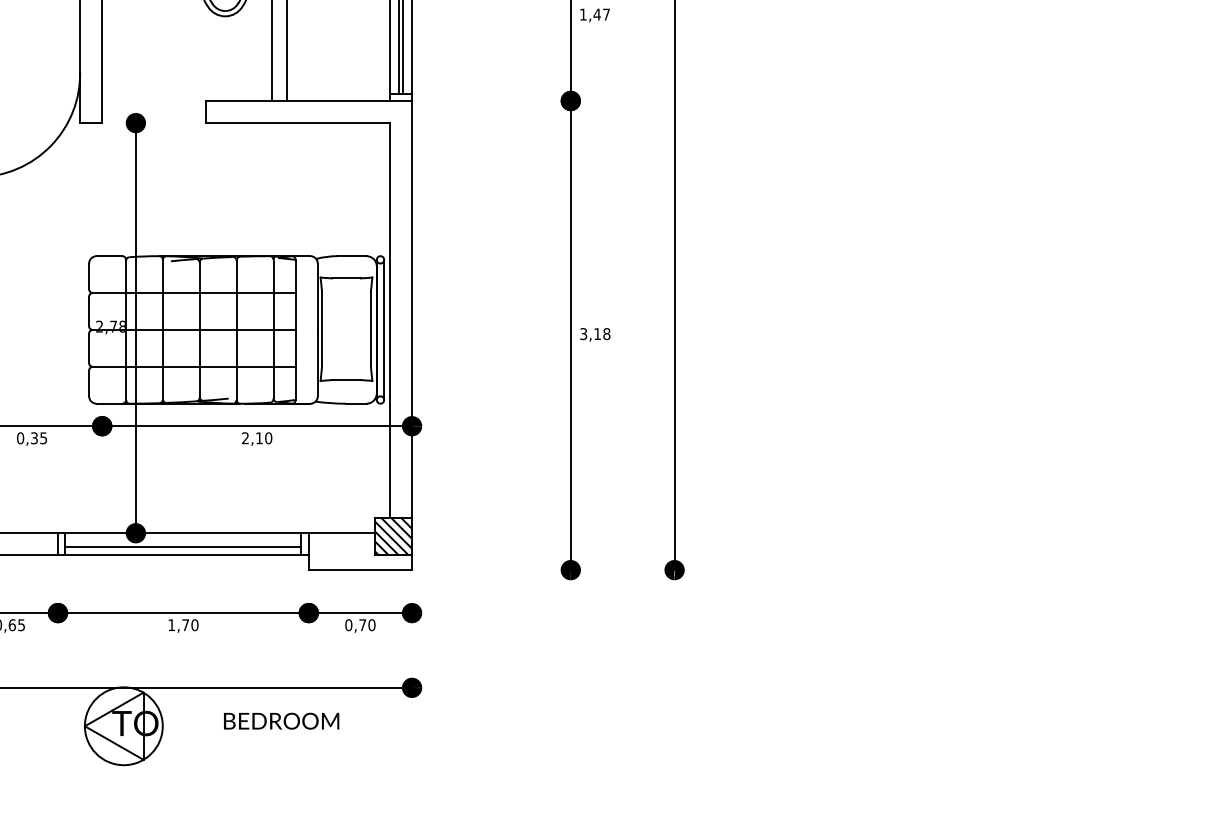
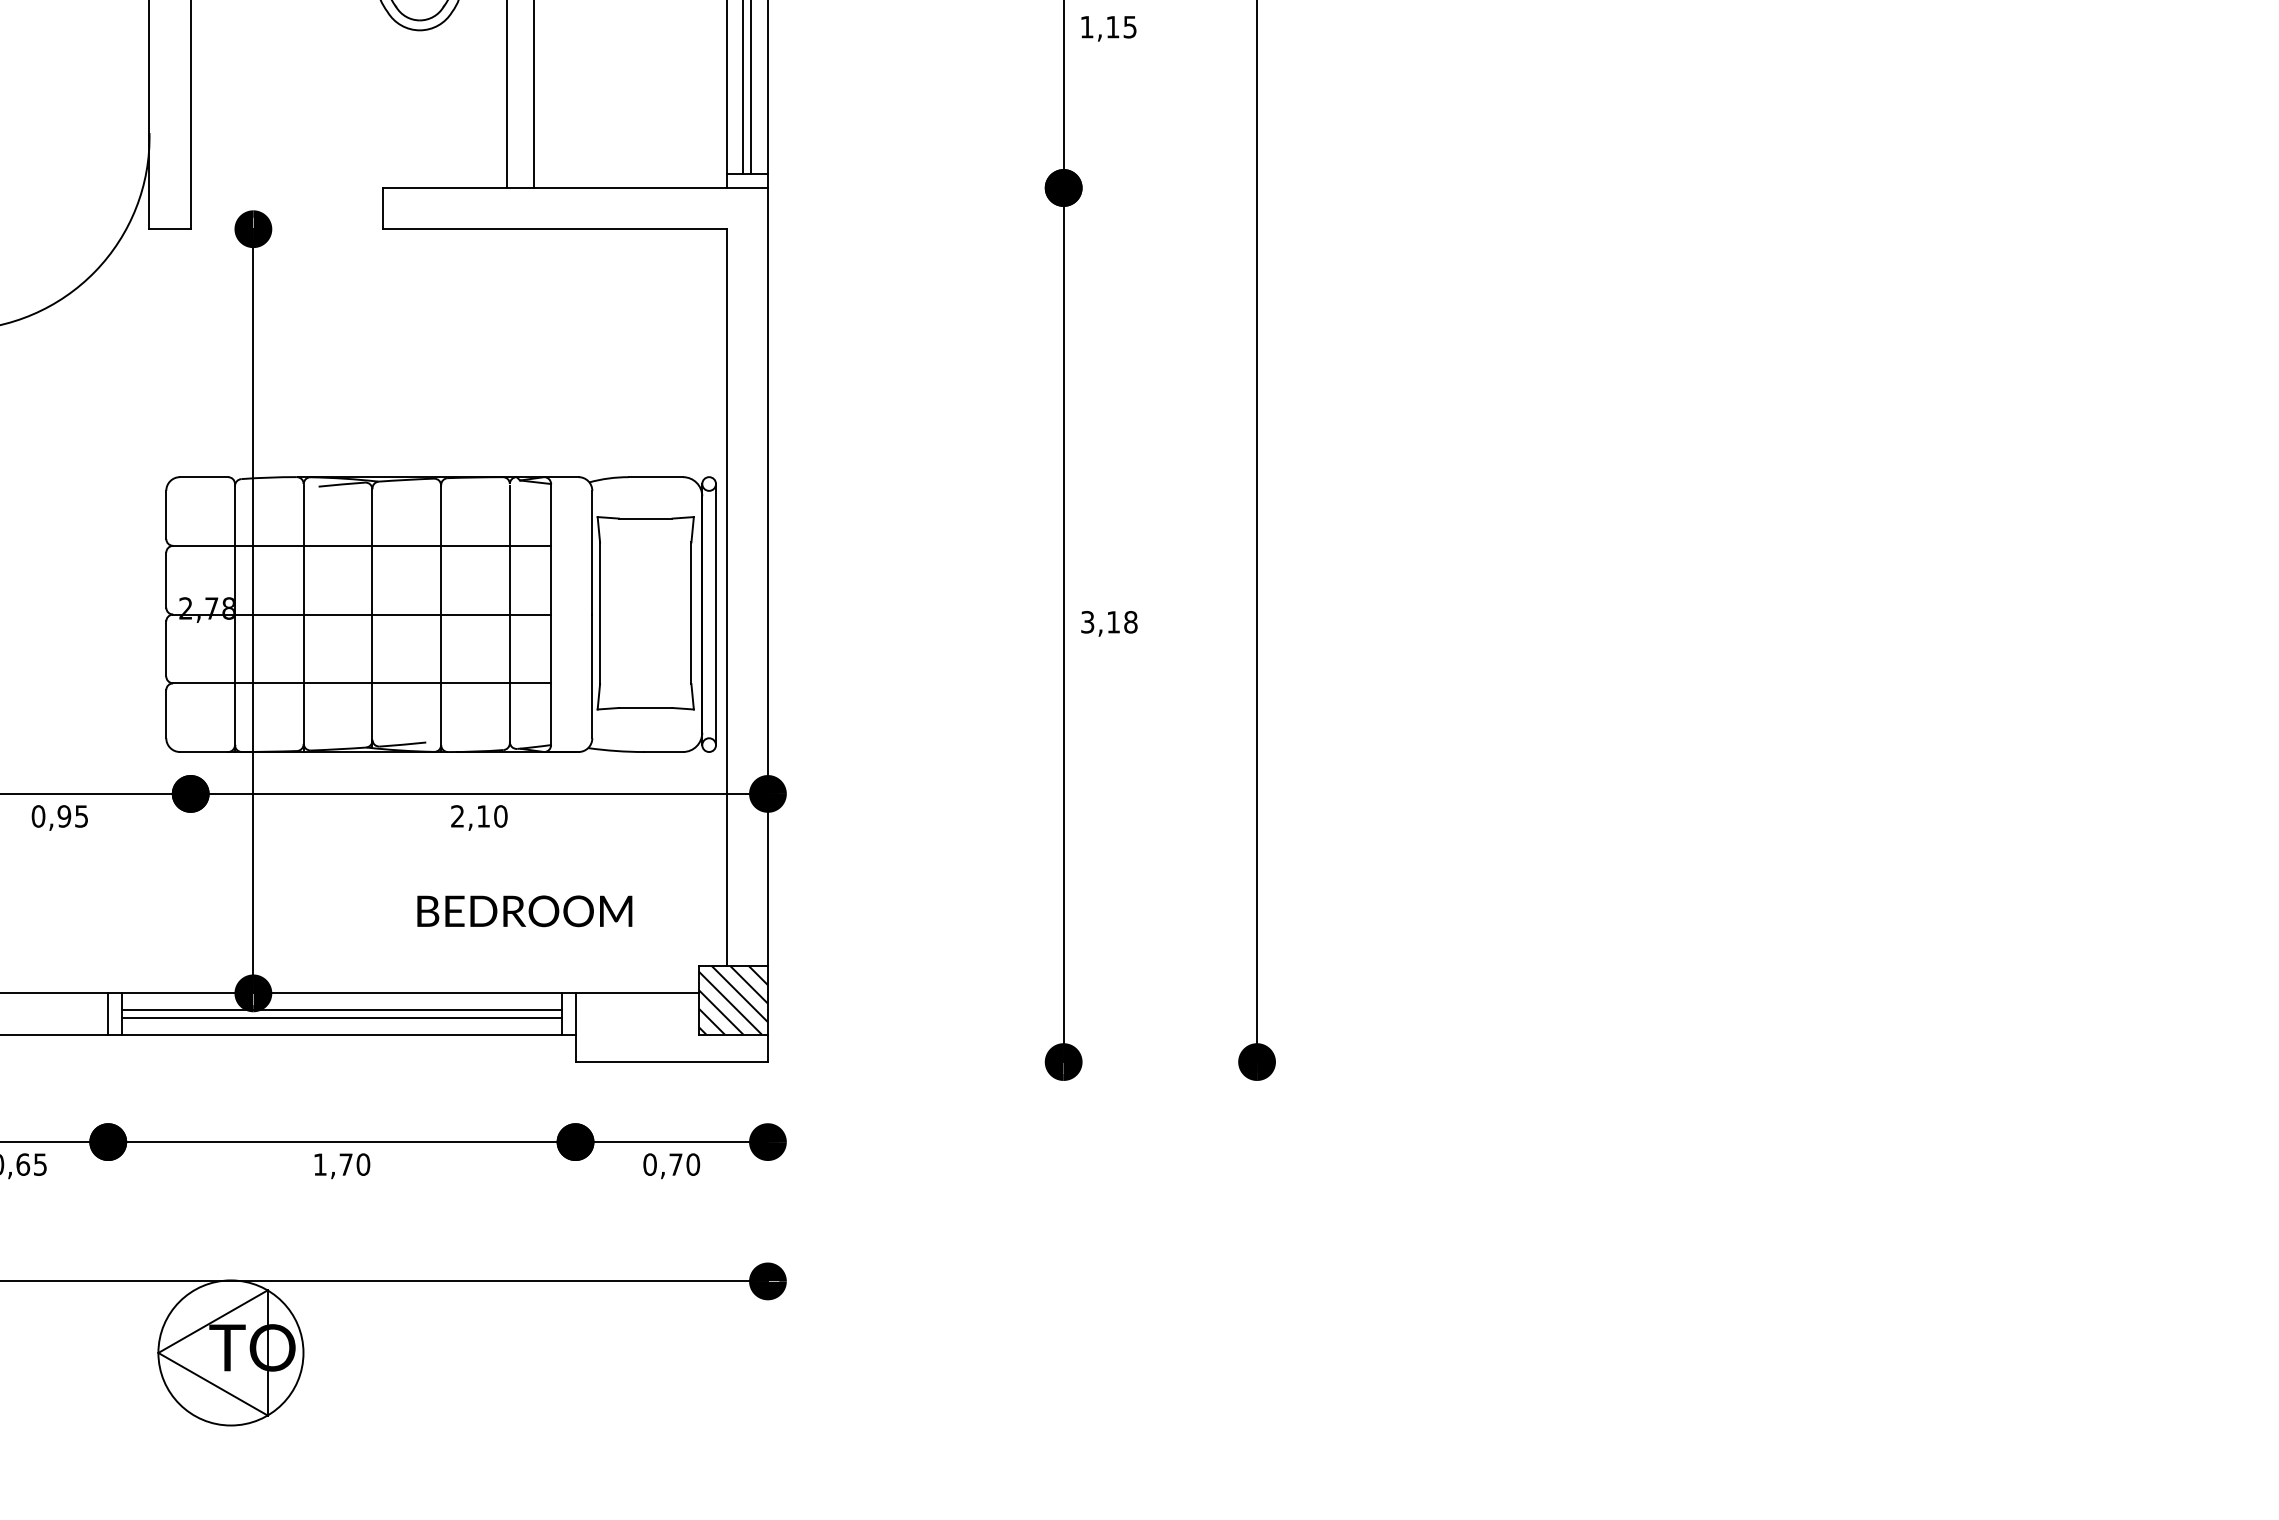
text: (601, 14) -> (1120, 26), 1,47 -> 1,15
text: (33, 438) -> (62, 816), 0,35 -> 0,95
line: (183, 542) -> (342, 1010), added
text: (281, 720) -> (524, 909), moved

